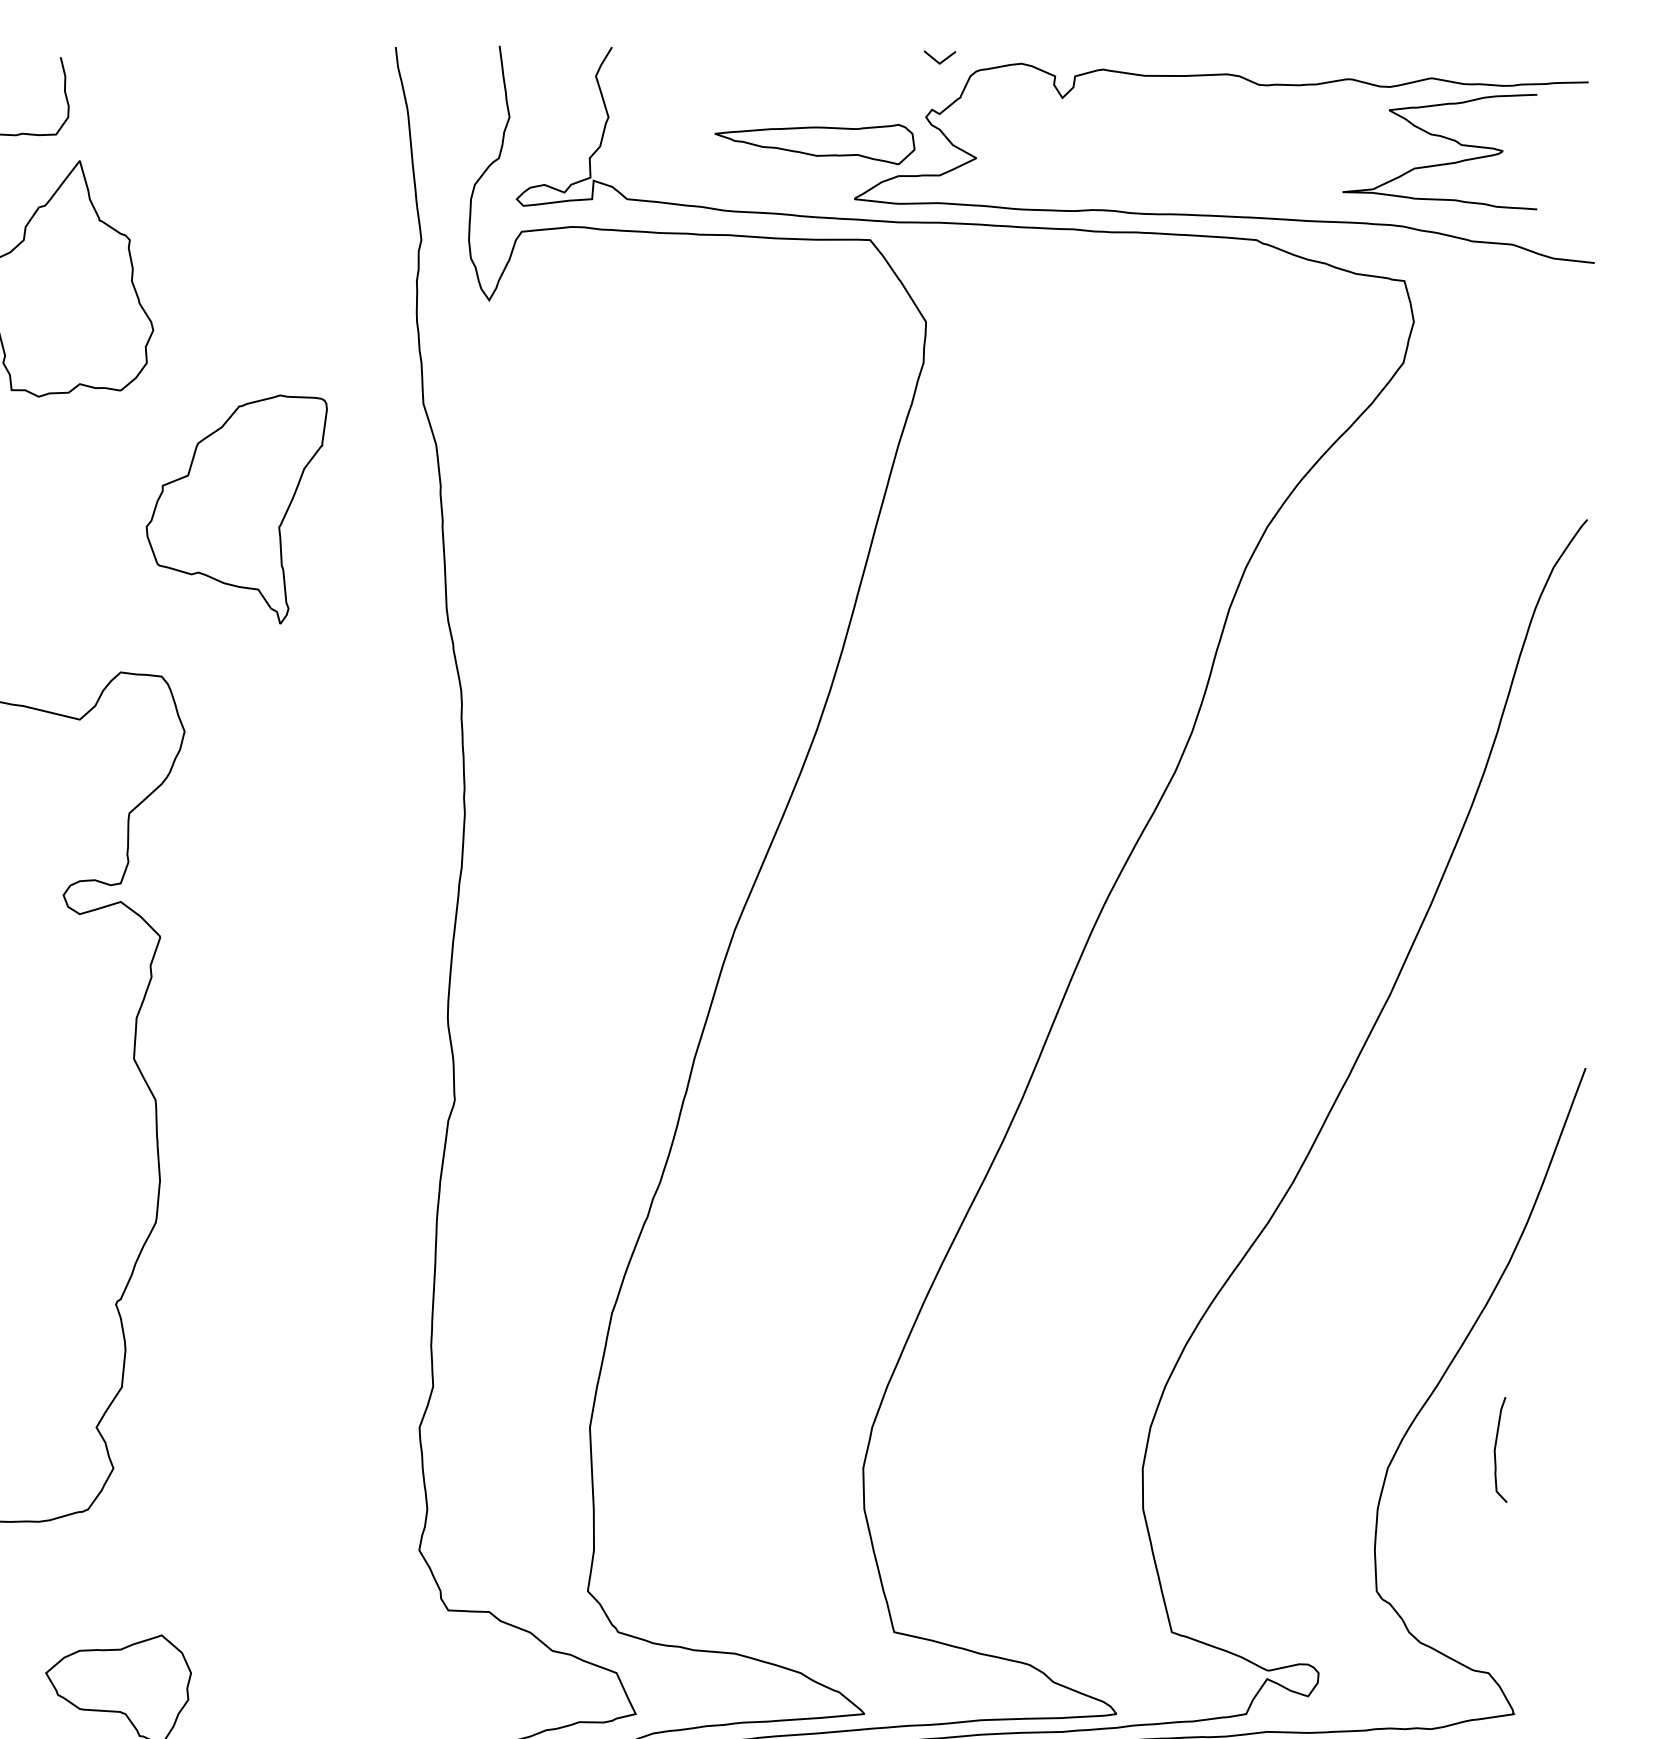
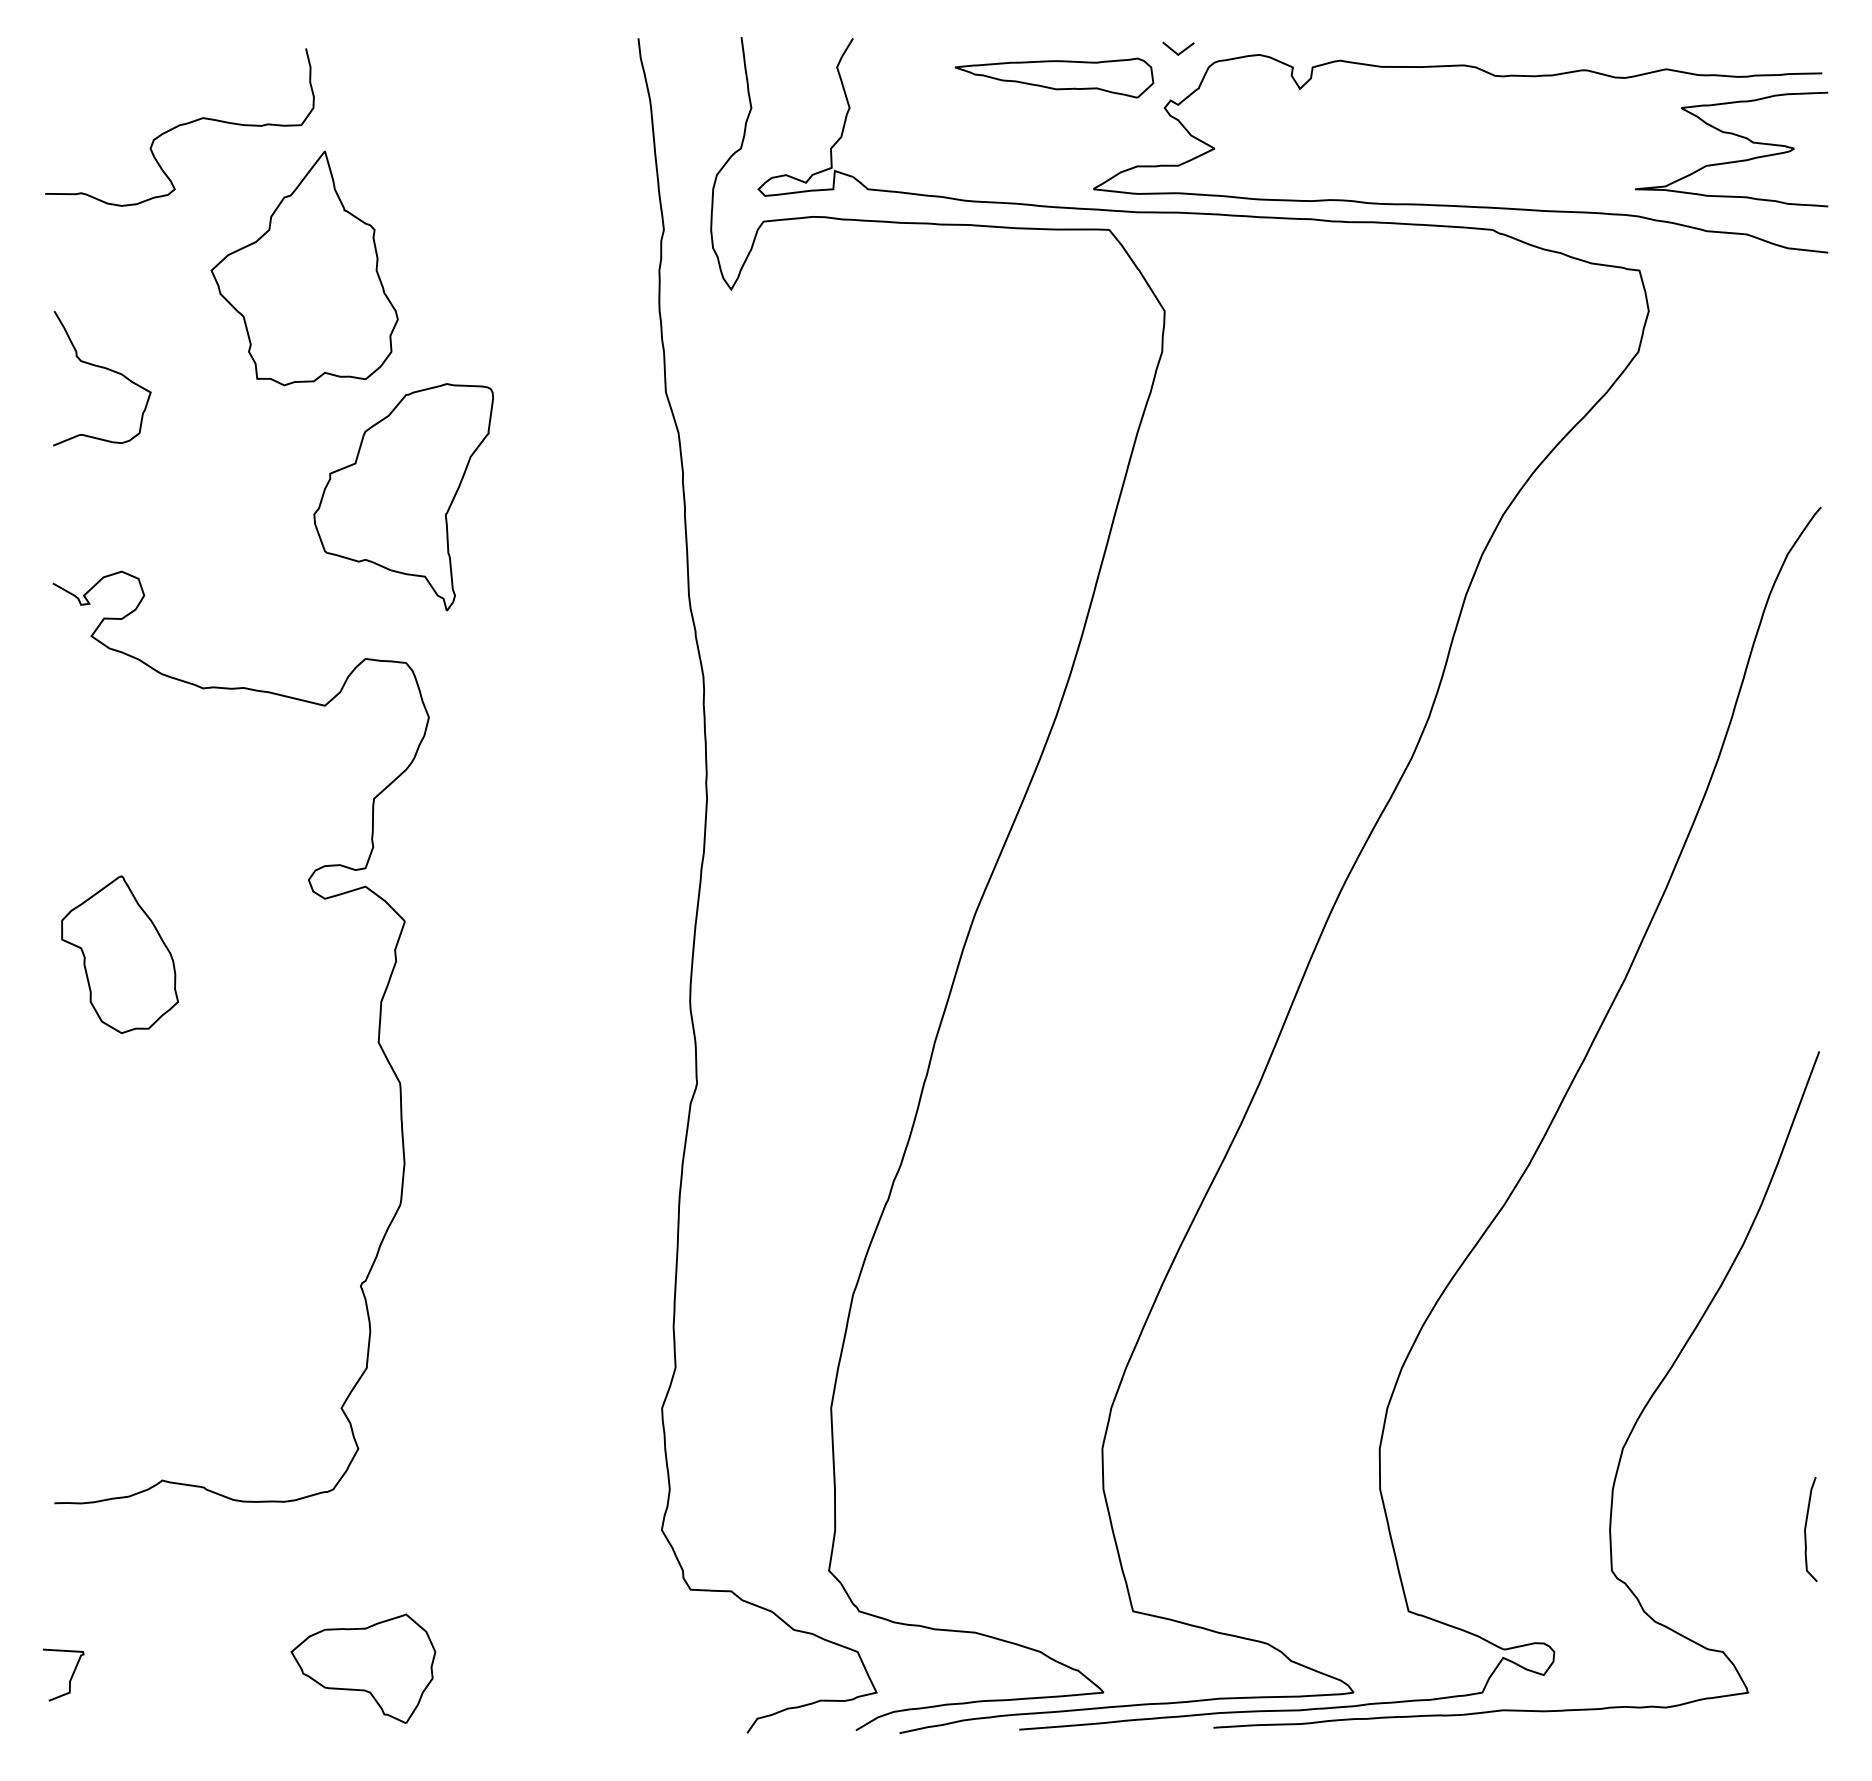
part: (815, 143) -> (1054, 77), moved
curve: (1443, 163) -> (1735, 160), moved
part: (236, 509) -> (403, 497), moved
curve: (1496, 1448) -> (1806, 1528), moved

